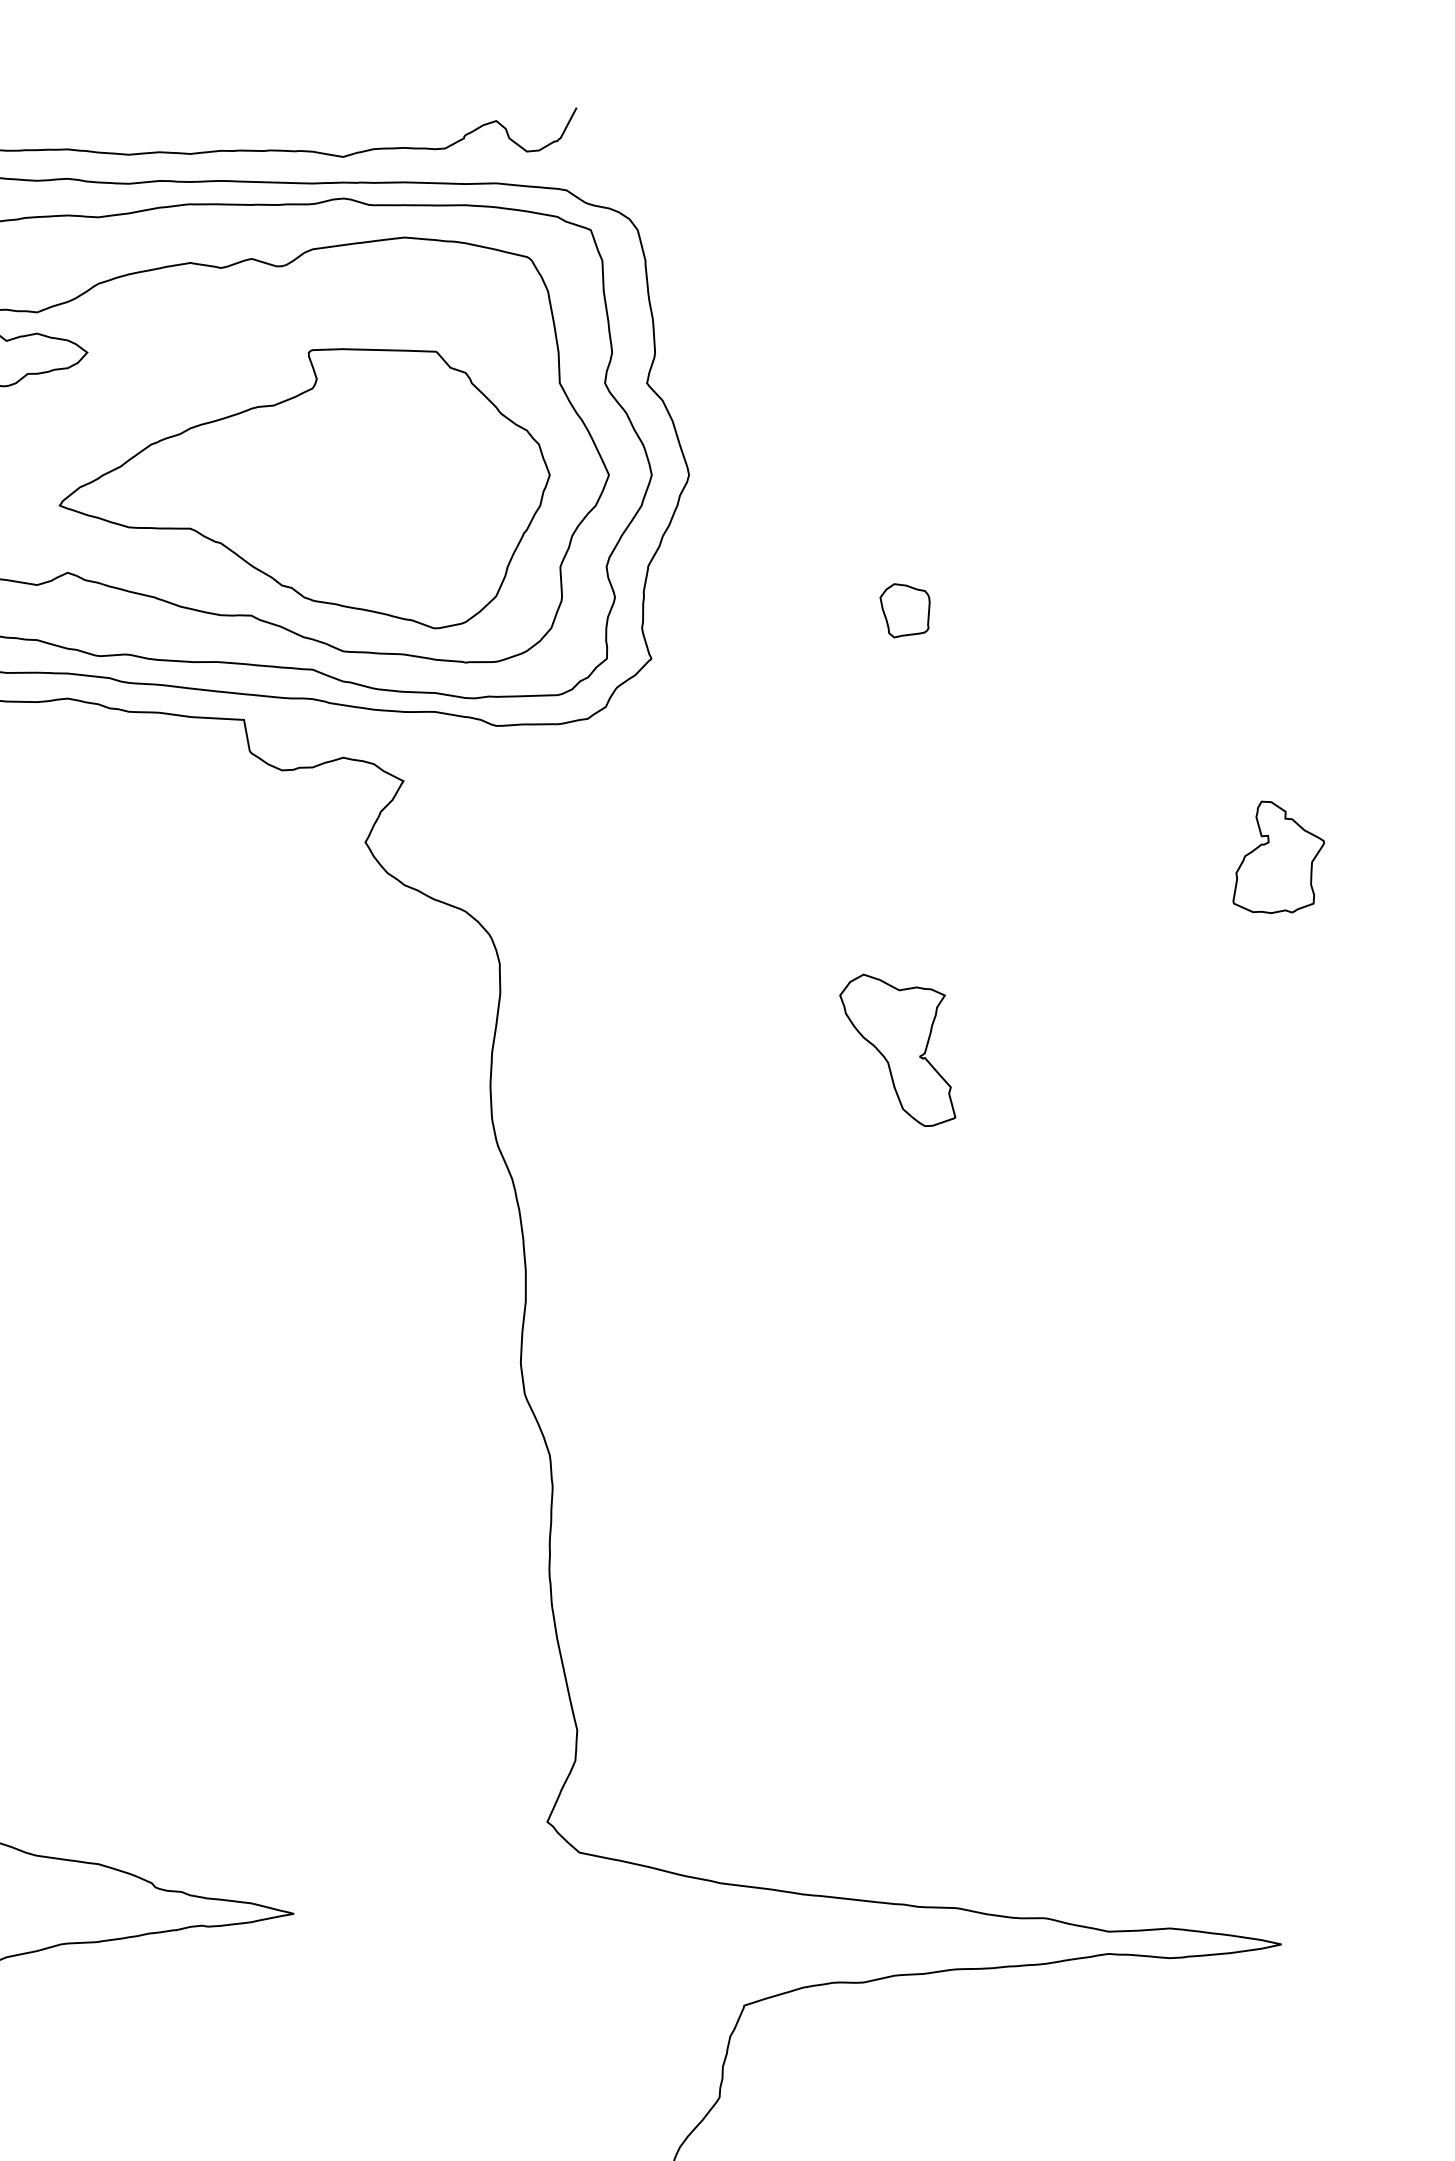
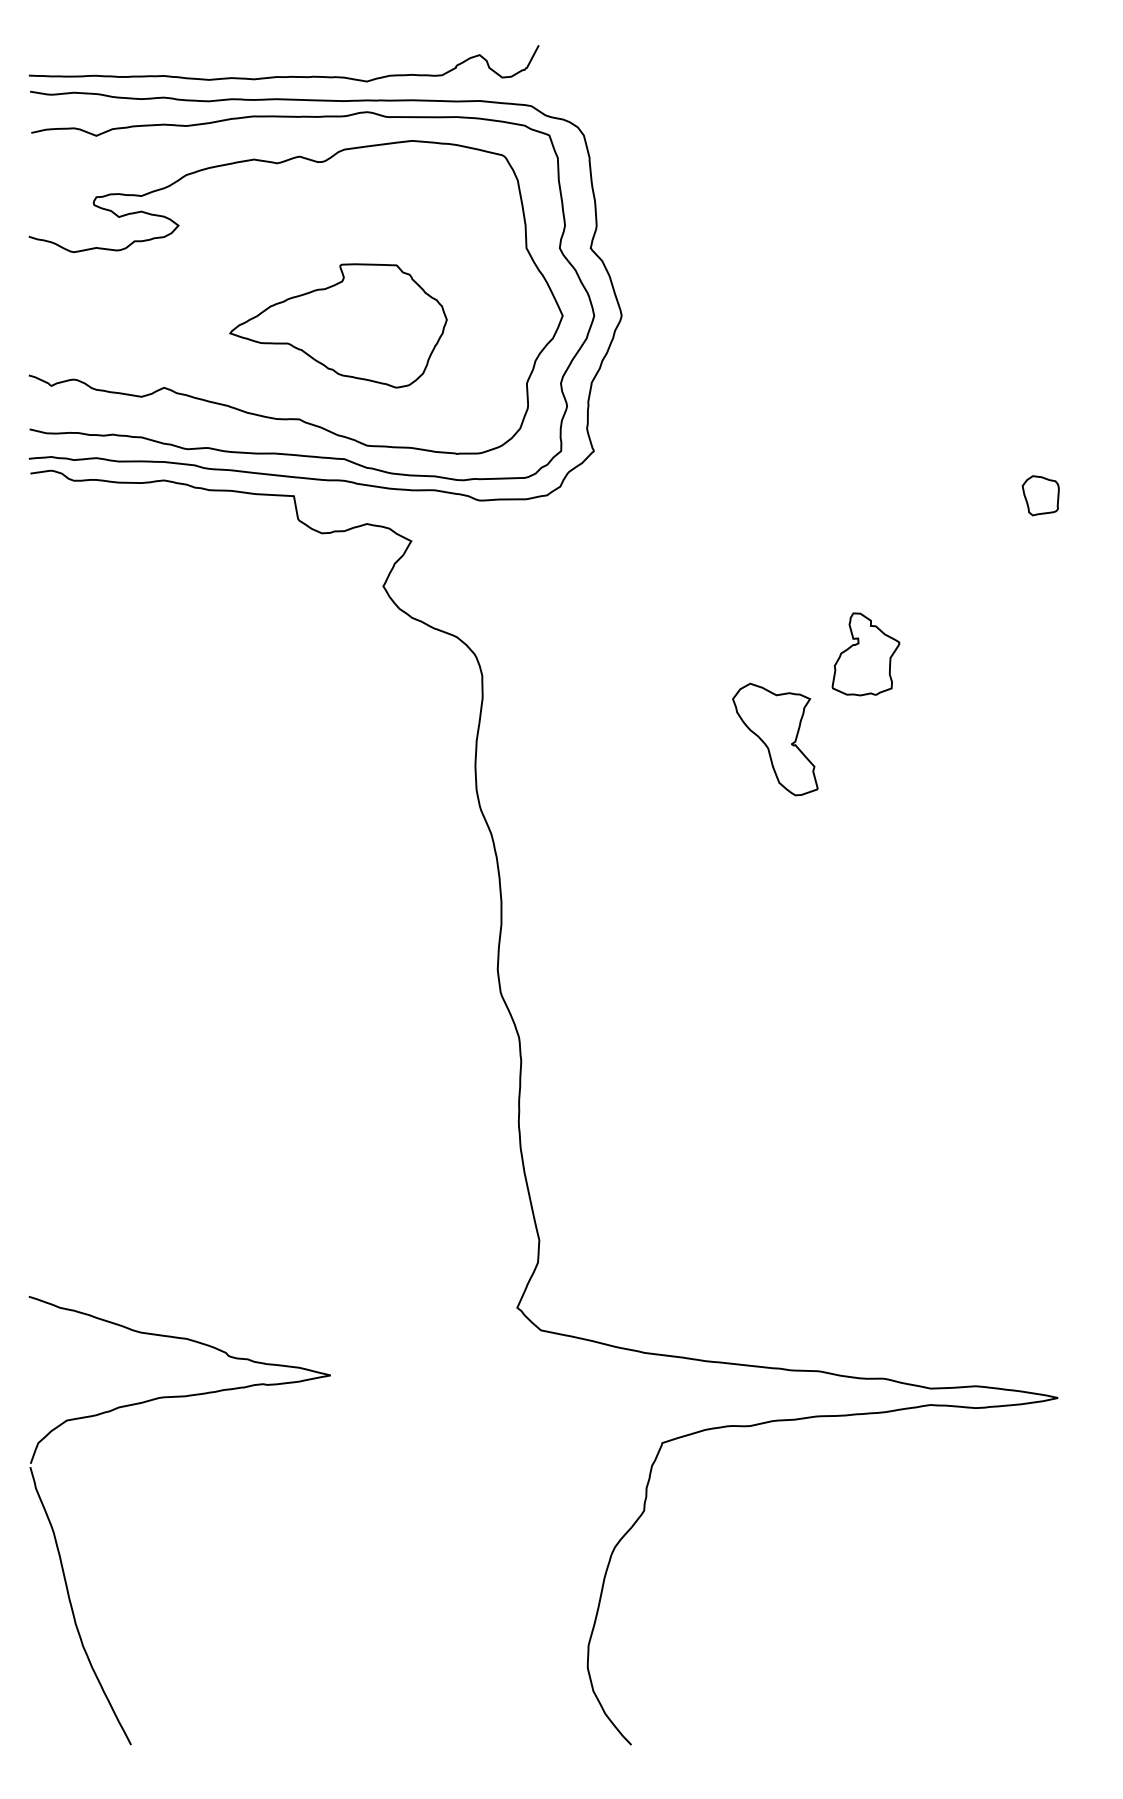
part: (304, 488) -> (338, 325), size x0.6
part: (904, 610) -> (1040, 495), moved
part: (1278, 857) -> (865, 654), moved

